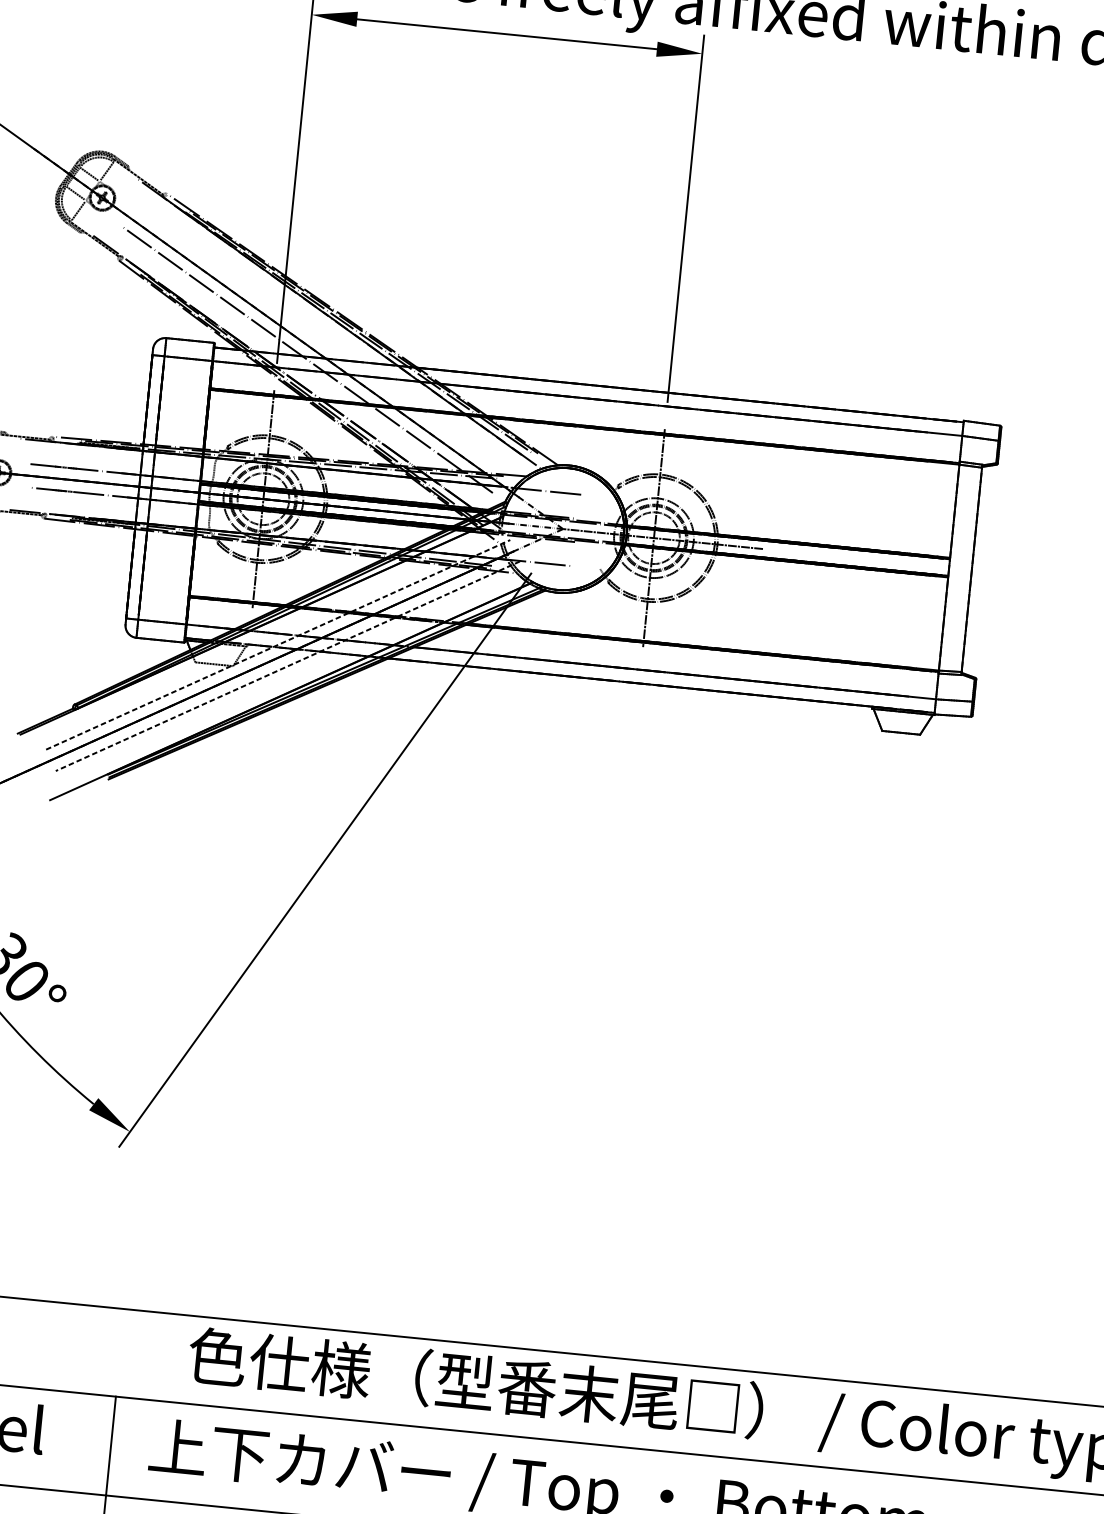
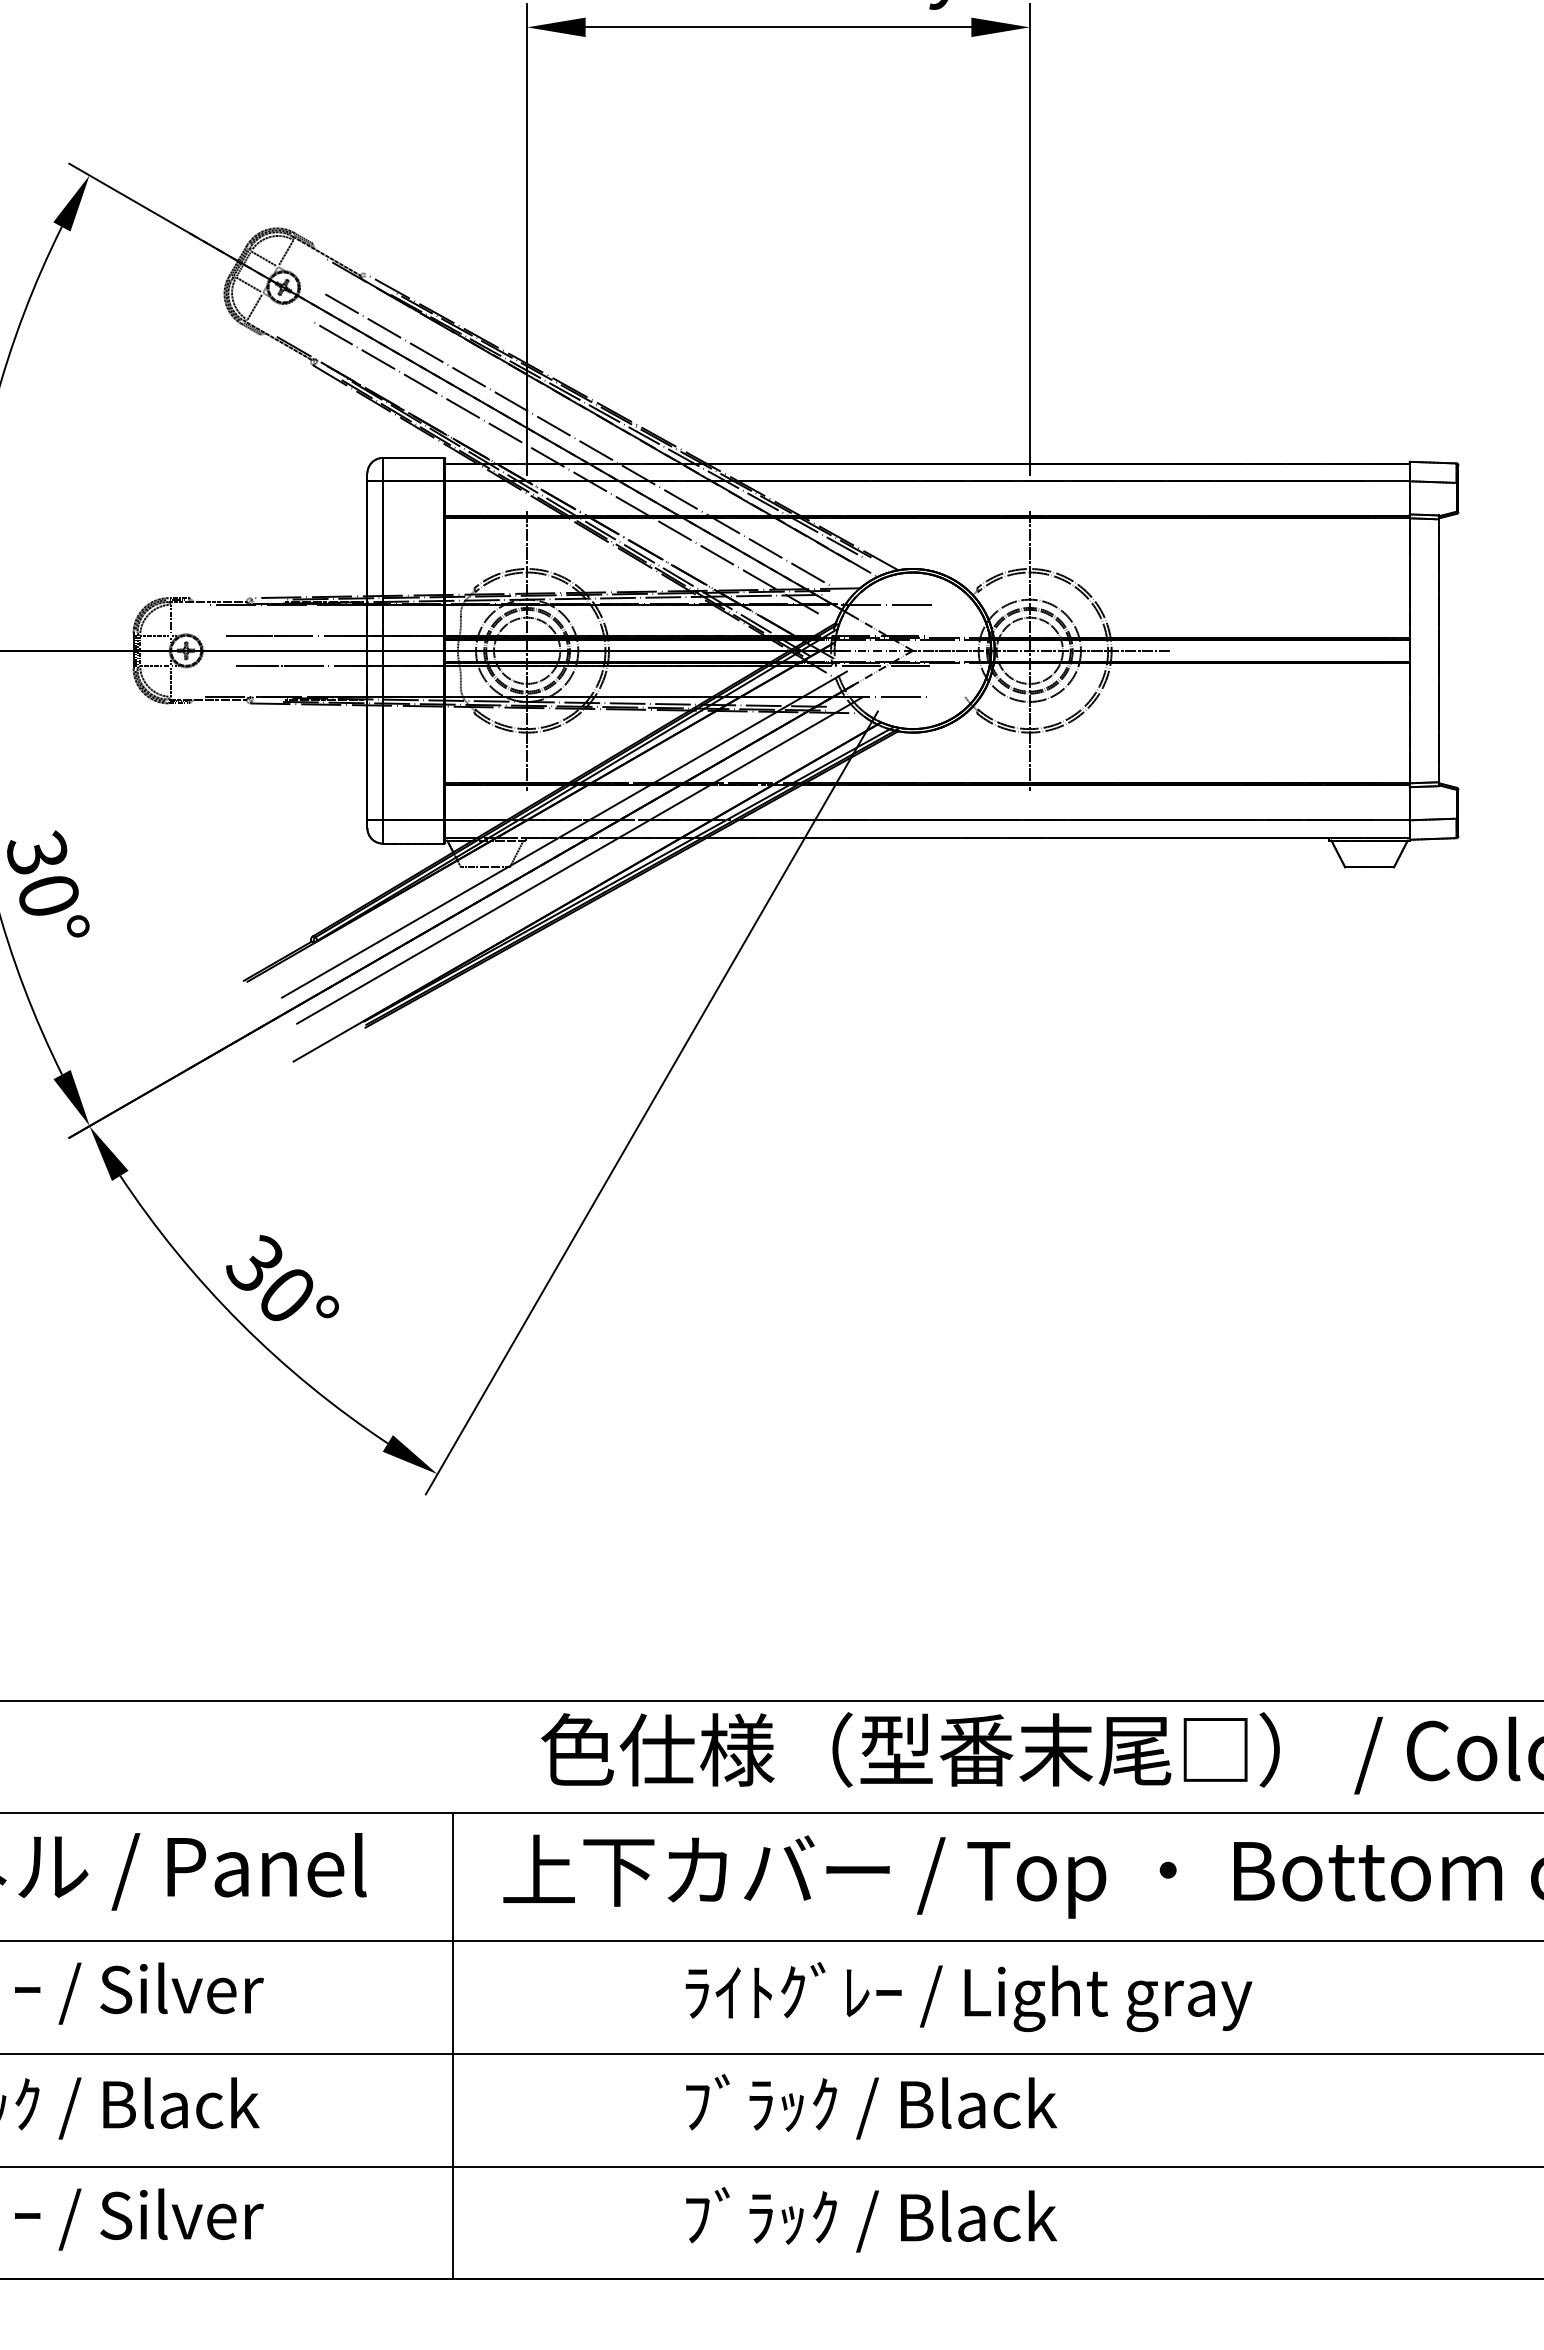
line: (320, 339) -> (579, 440), added
line: (278, 644) -> (564, 834), dashed -> solid
line: (287, 666) -> (579, 860), dashed -> solid

